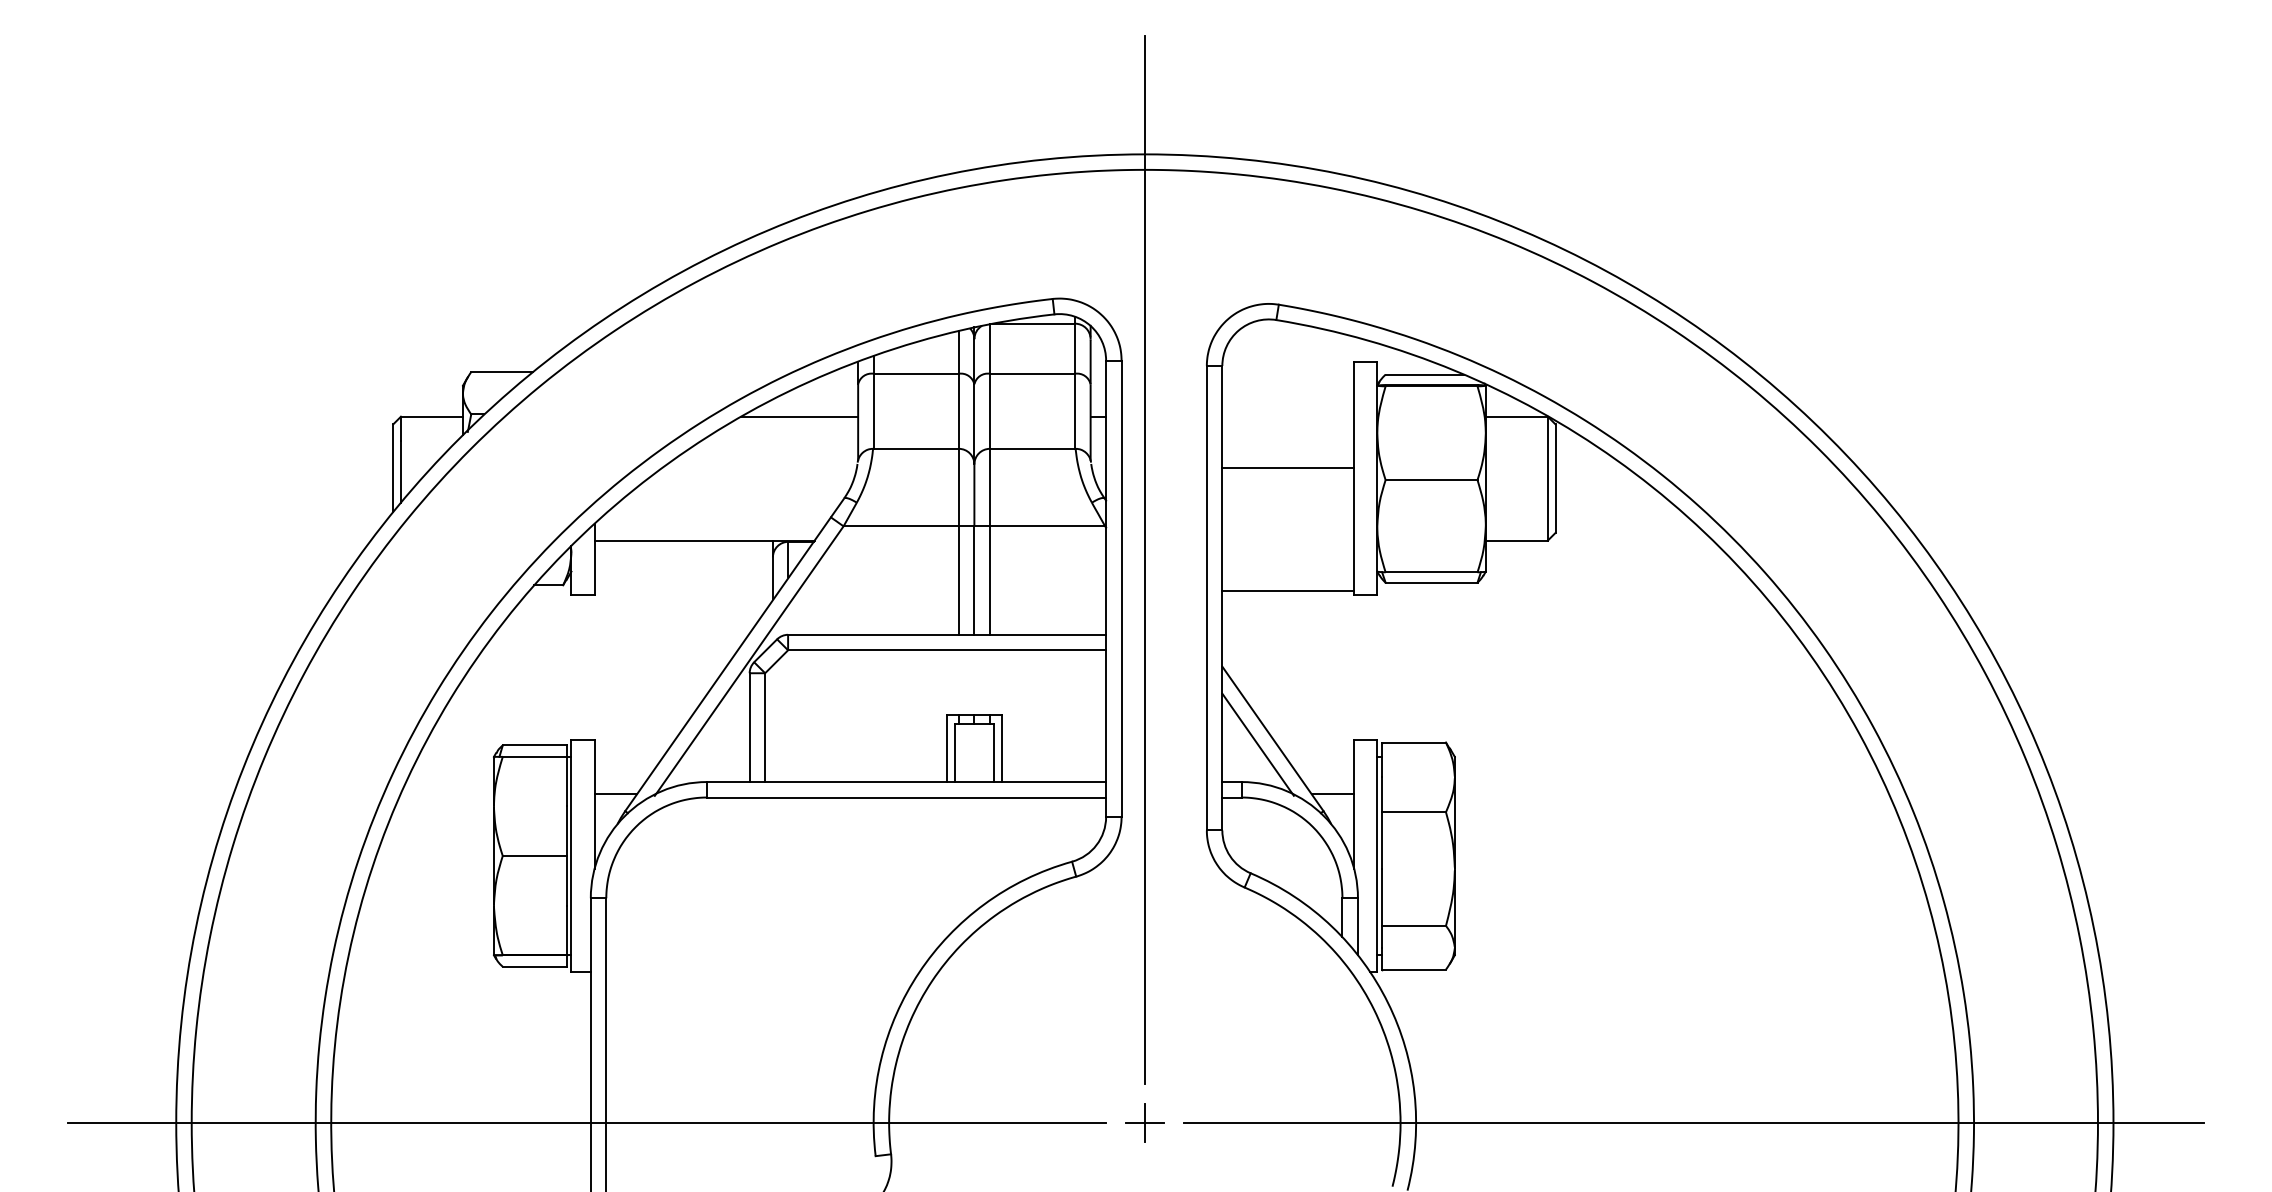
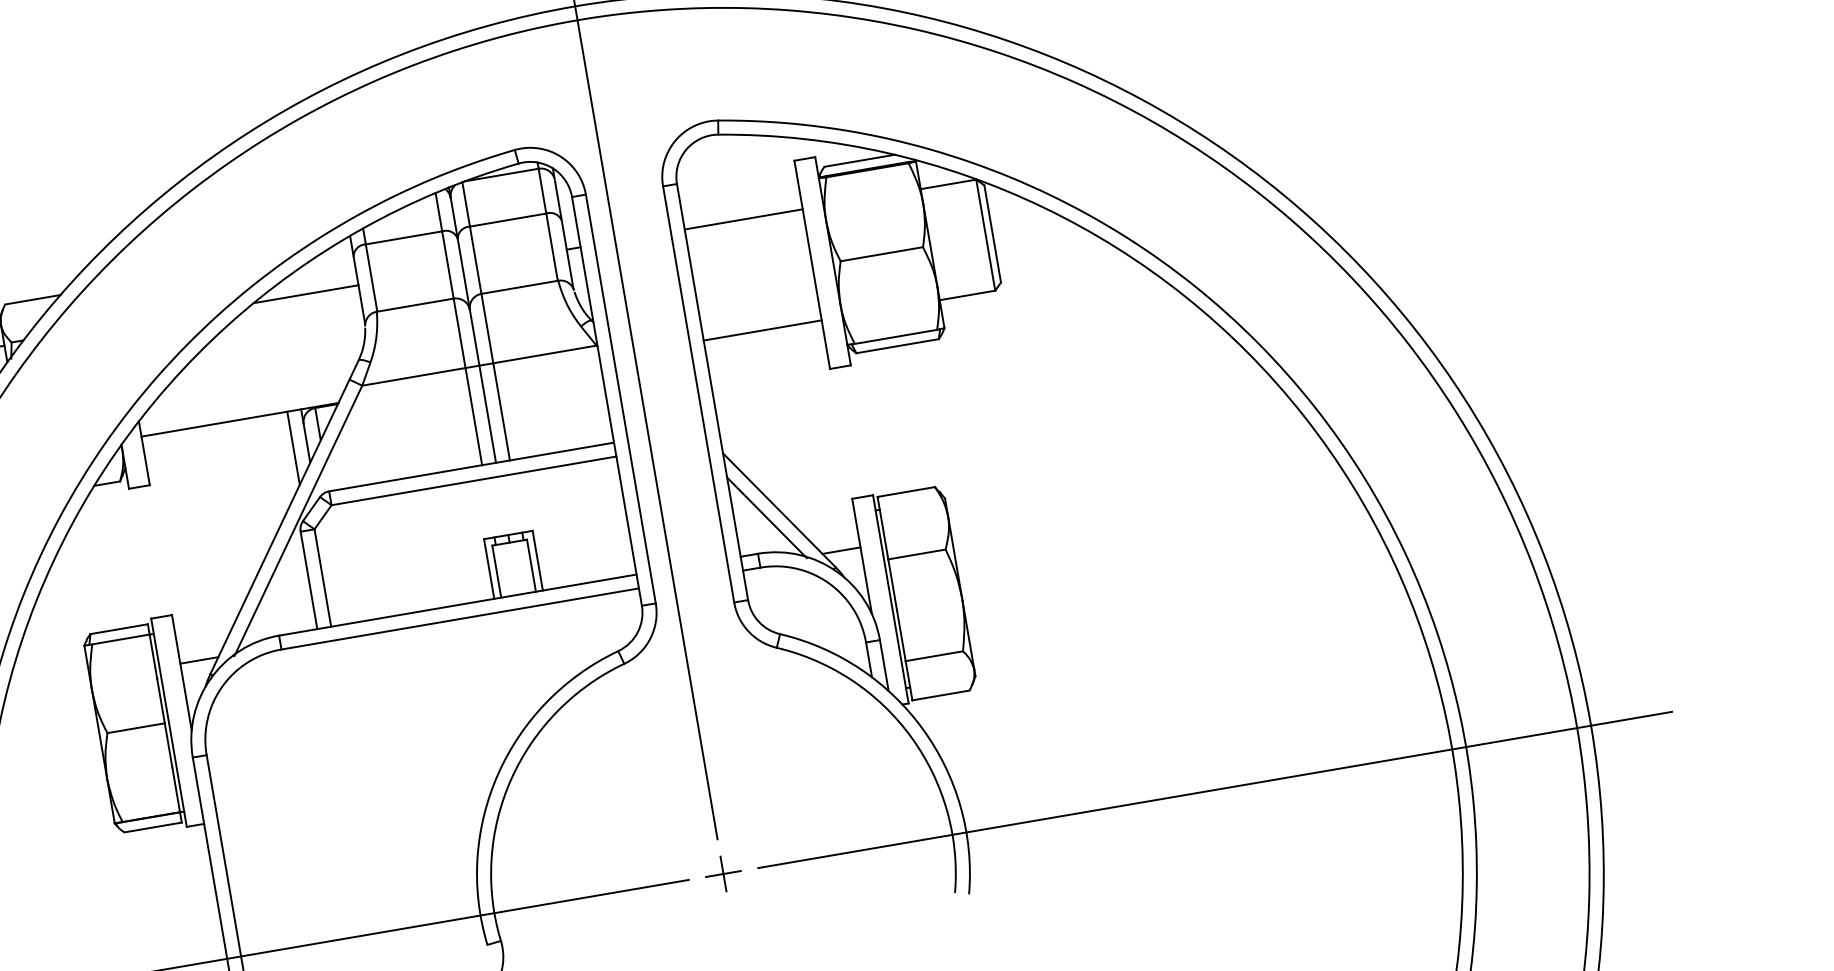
line: (1288, 467) -> (743, 219), moved
line: (757, 581) -> (293, 448), added
line: (1288, 590) -> (762, 330), moved

